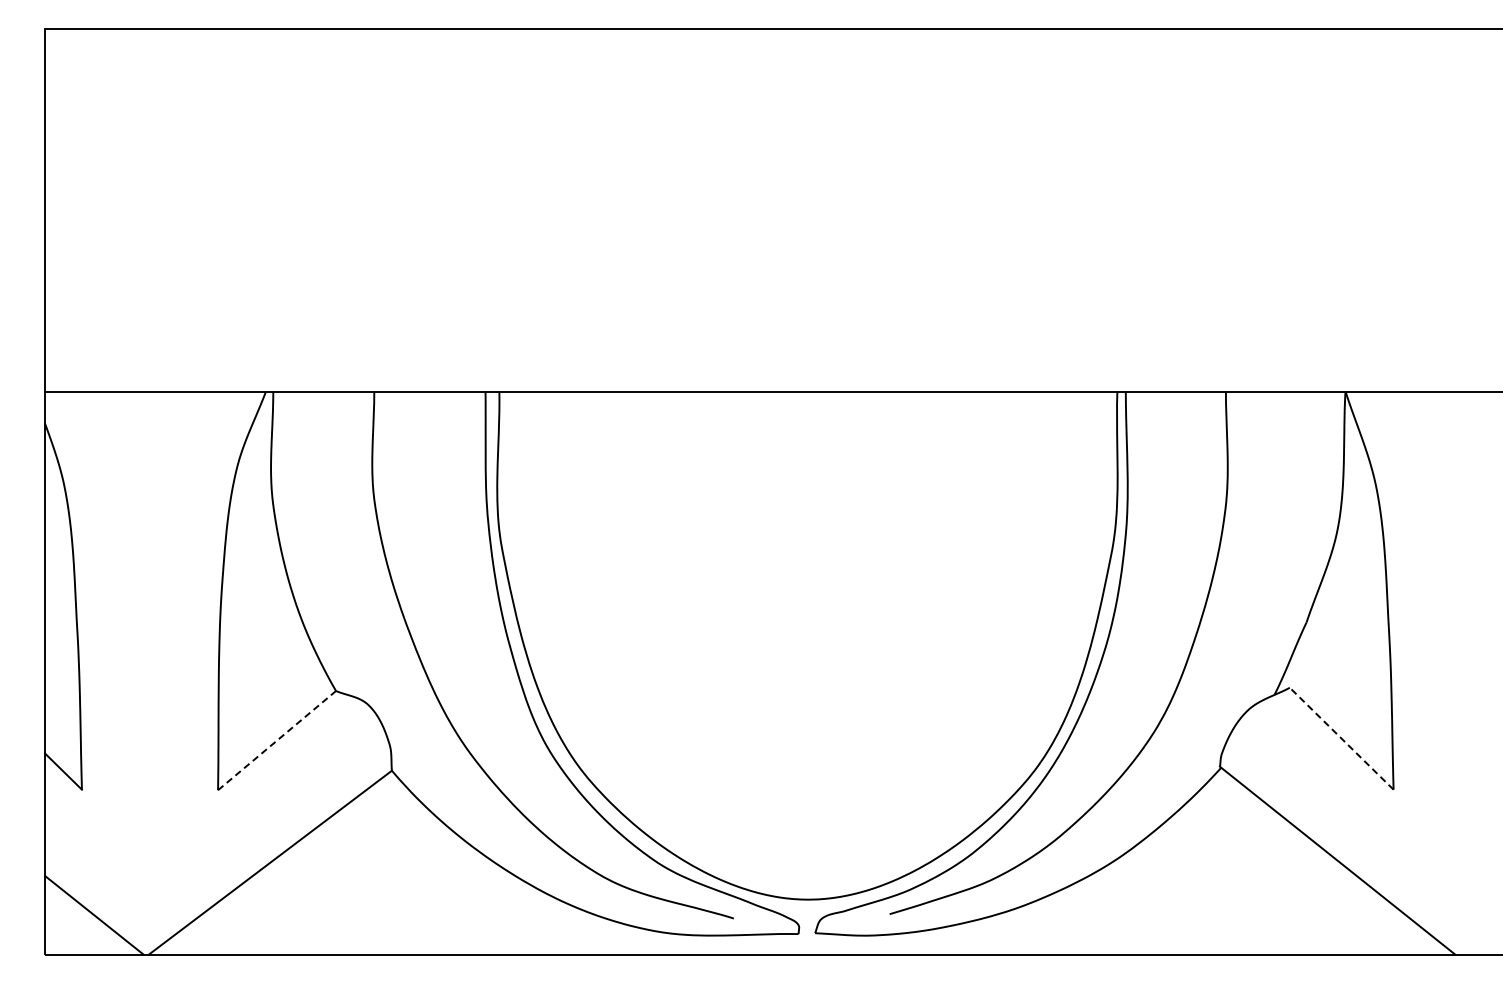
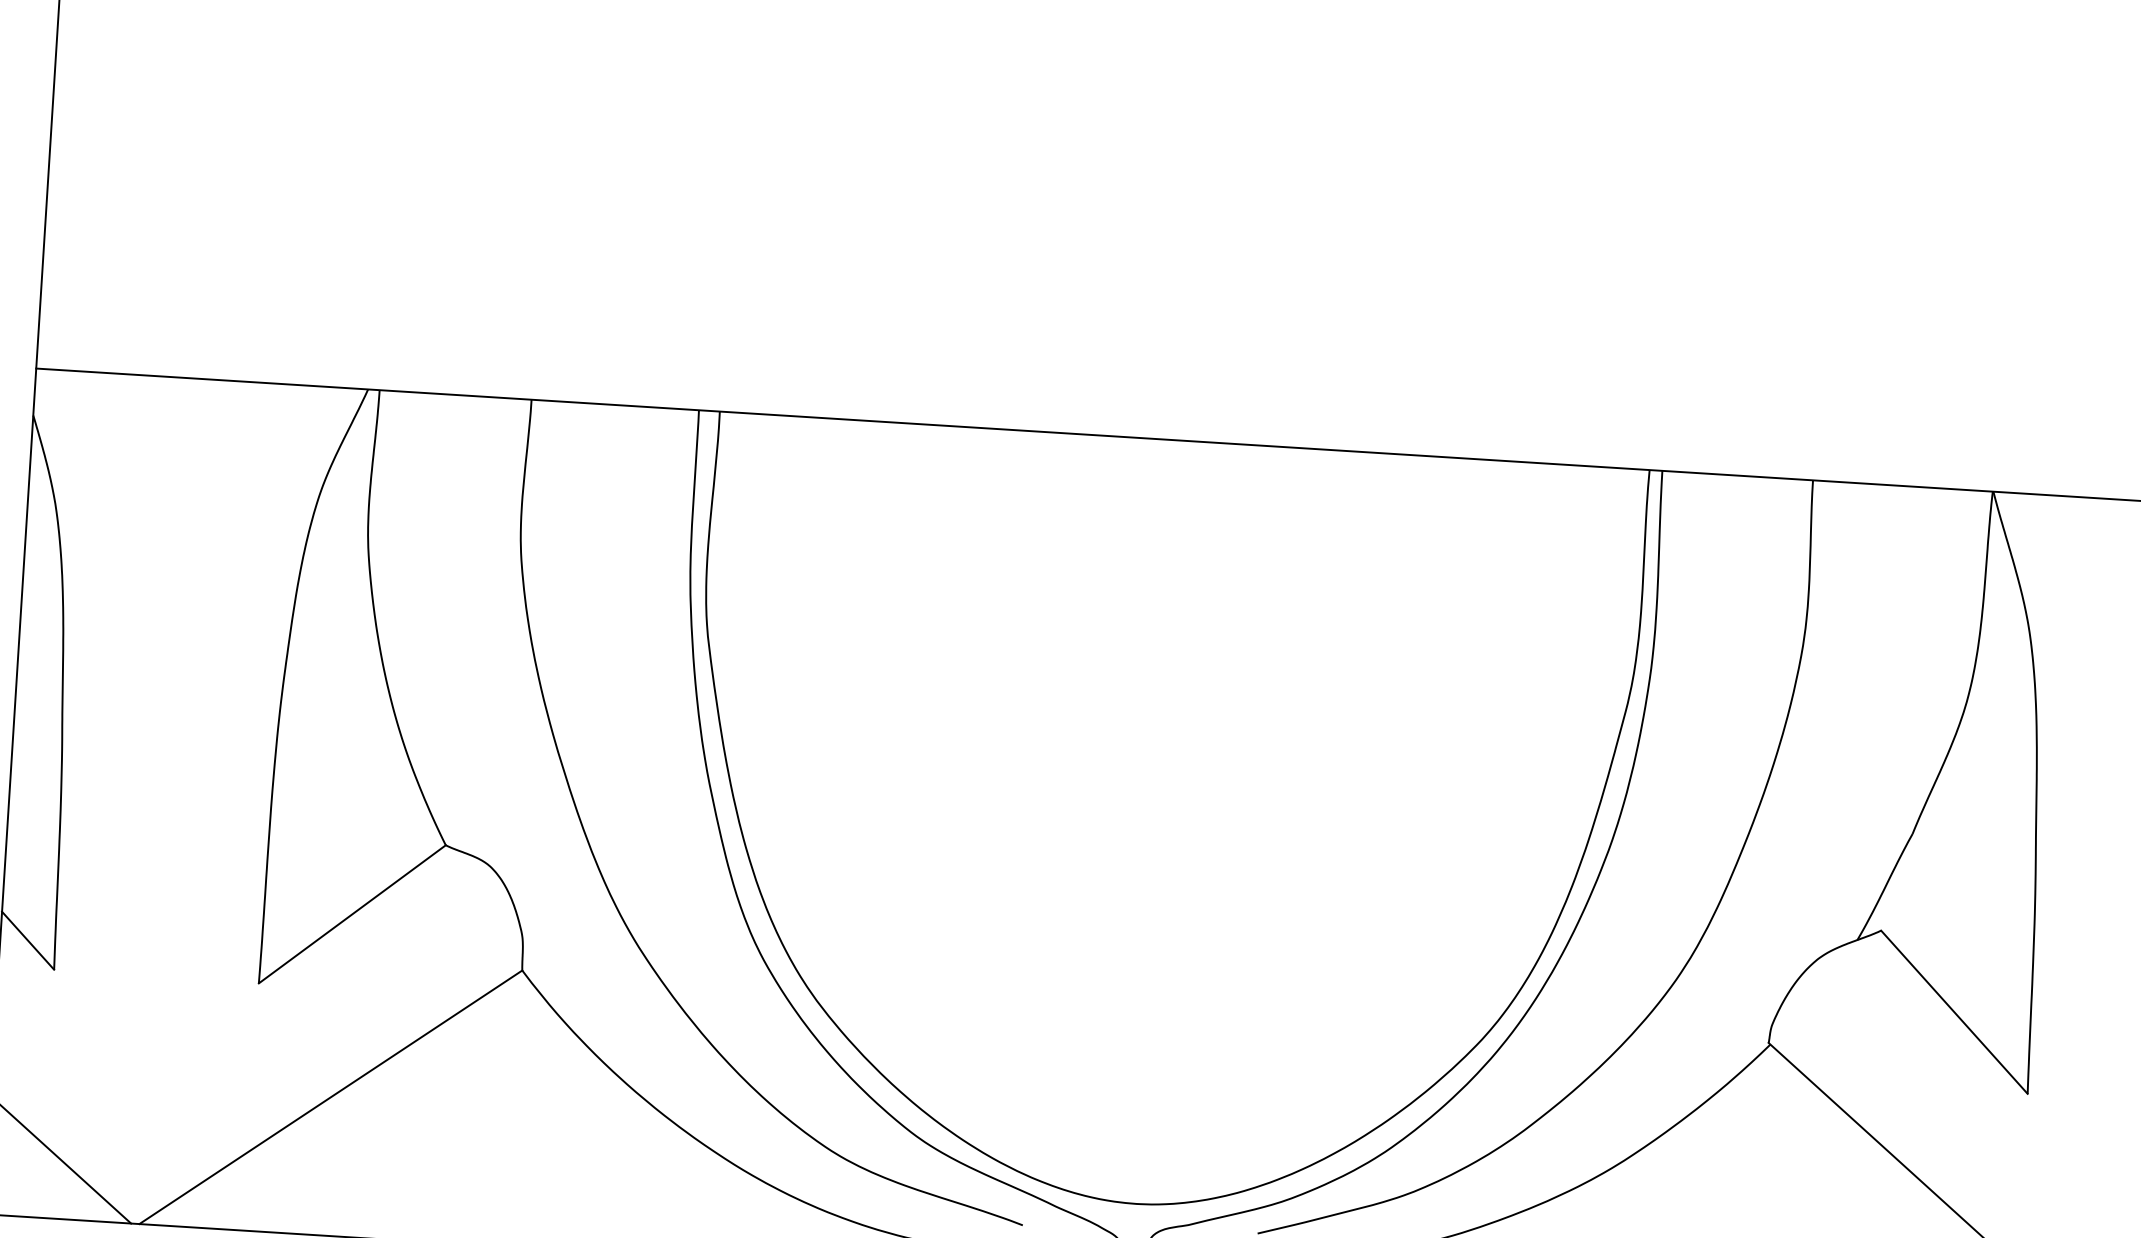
line: (1341, 738) -> (1954, 1011), dashed -> solid
line: (277, 740) -> (353, 914), dashed -> solid

